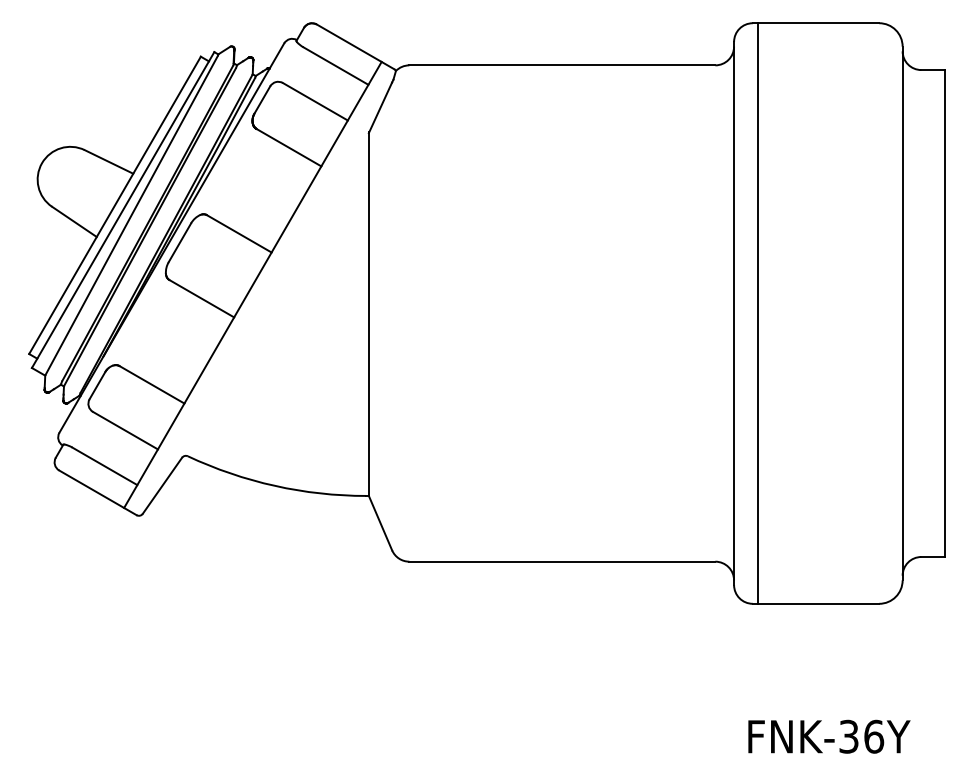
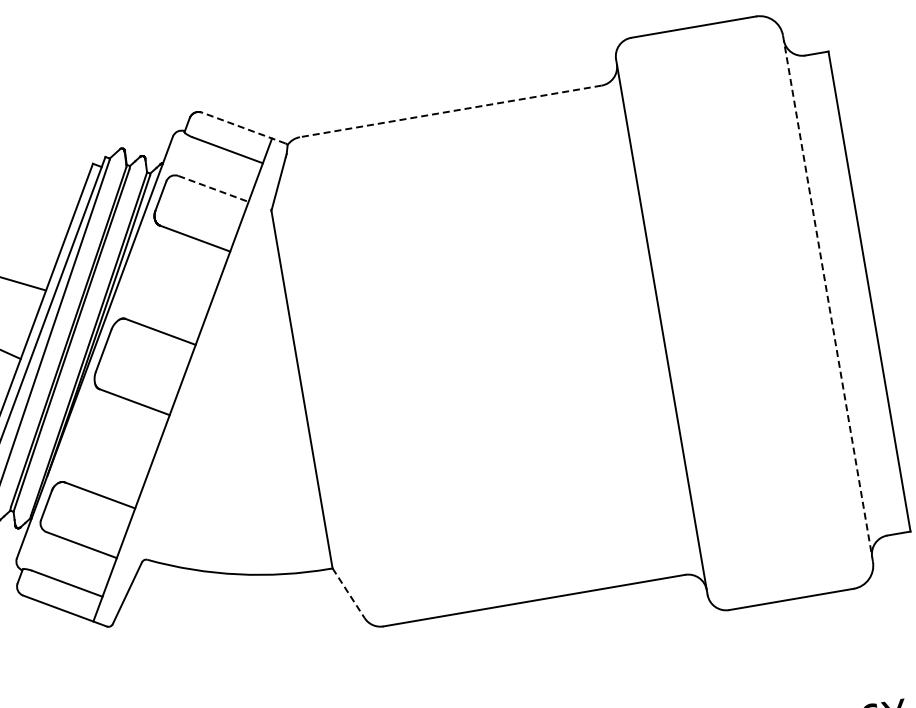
line: (355, 46) -> (243, 127), solid -> dashed
line: (561, 65) -> (449, 111), solid -> dashed
line: (315, 102) -> (213, 189), solid -> dashed
line: (757, 313) -> (684, 323), removed
line: (902, 313) -> (827, 298), solid -> dashed
line: (380, 523) -> (348, 593), solid -> dashed

